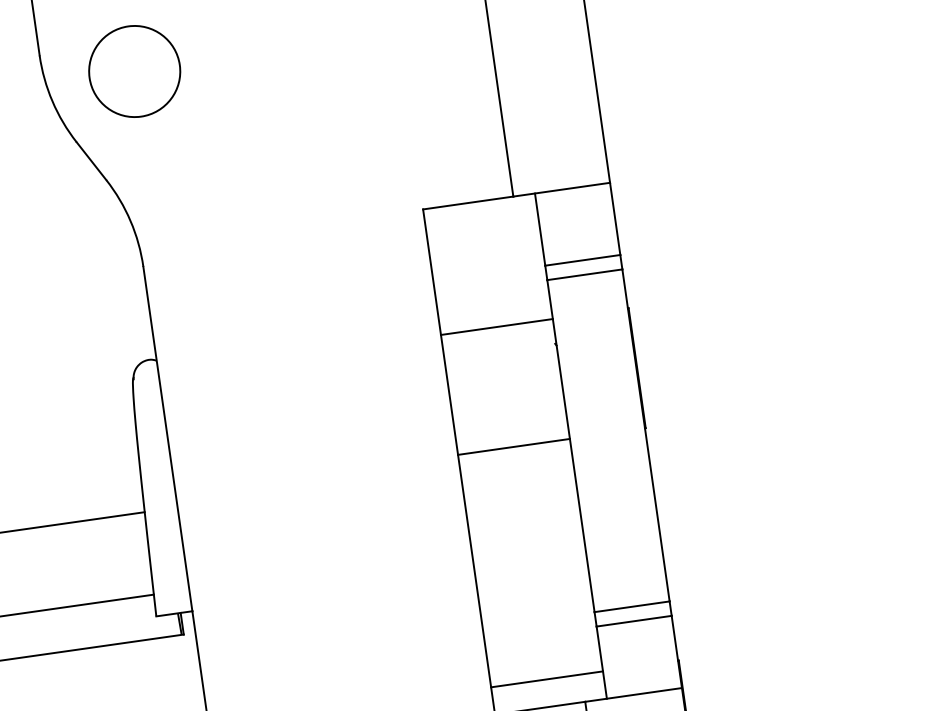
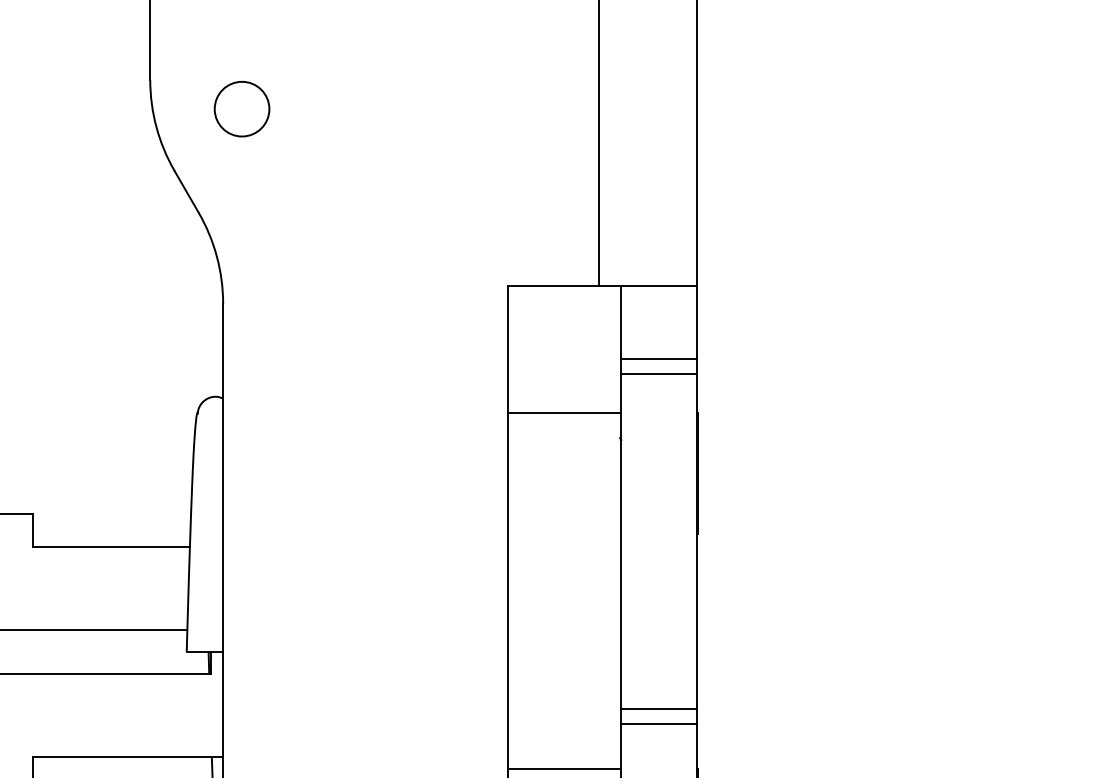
circle: (134, 70) -> (241, 108), size x0.6
line: (513, 447) -> (564, 534), removed

